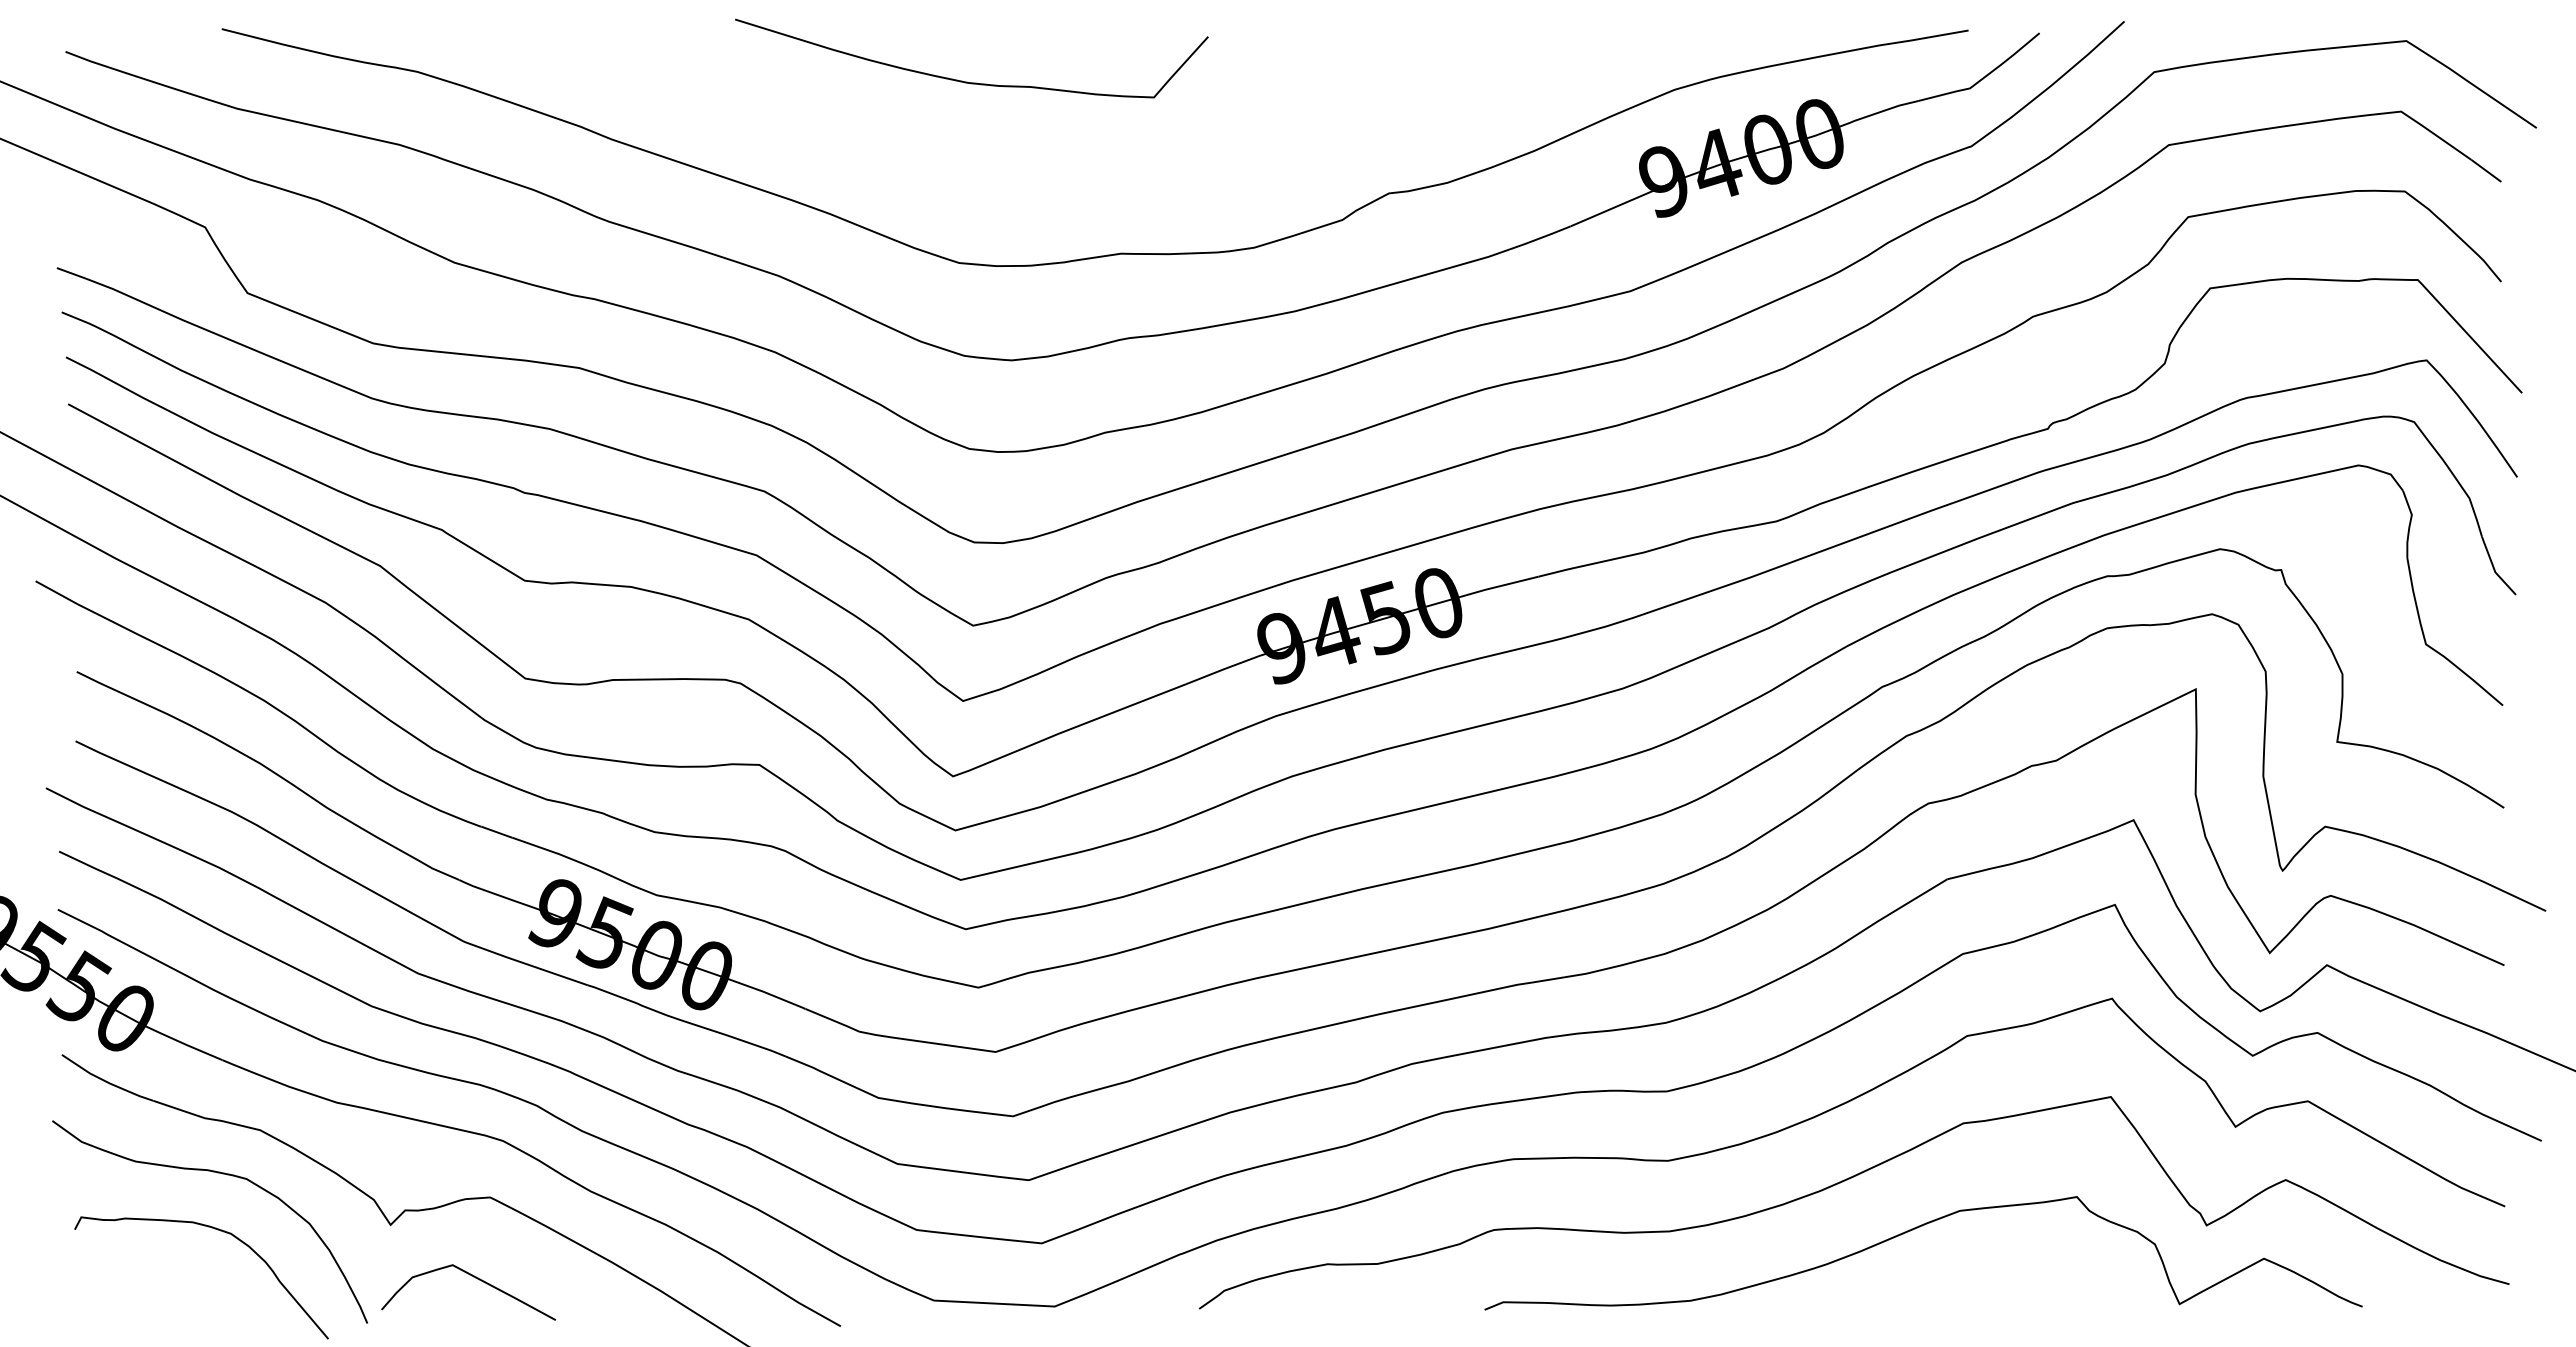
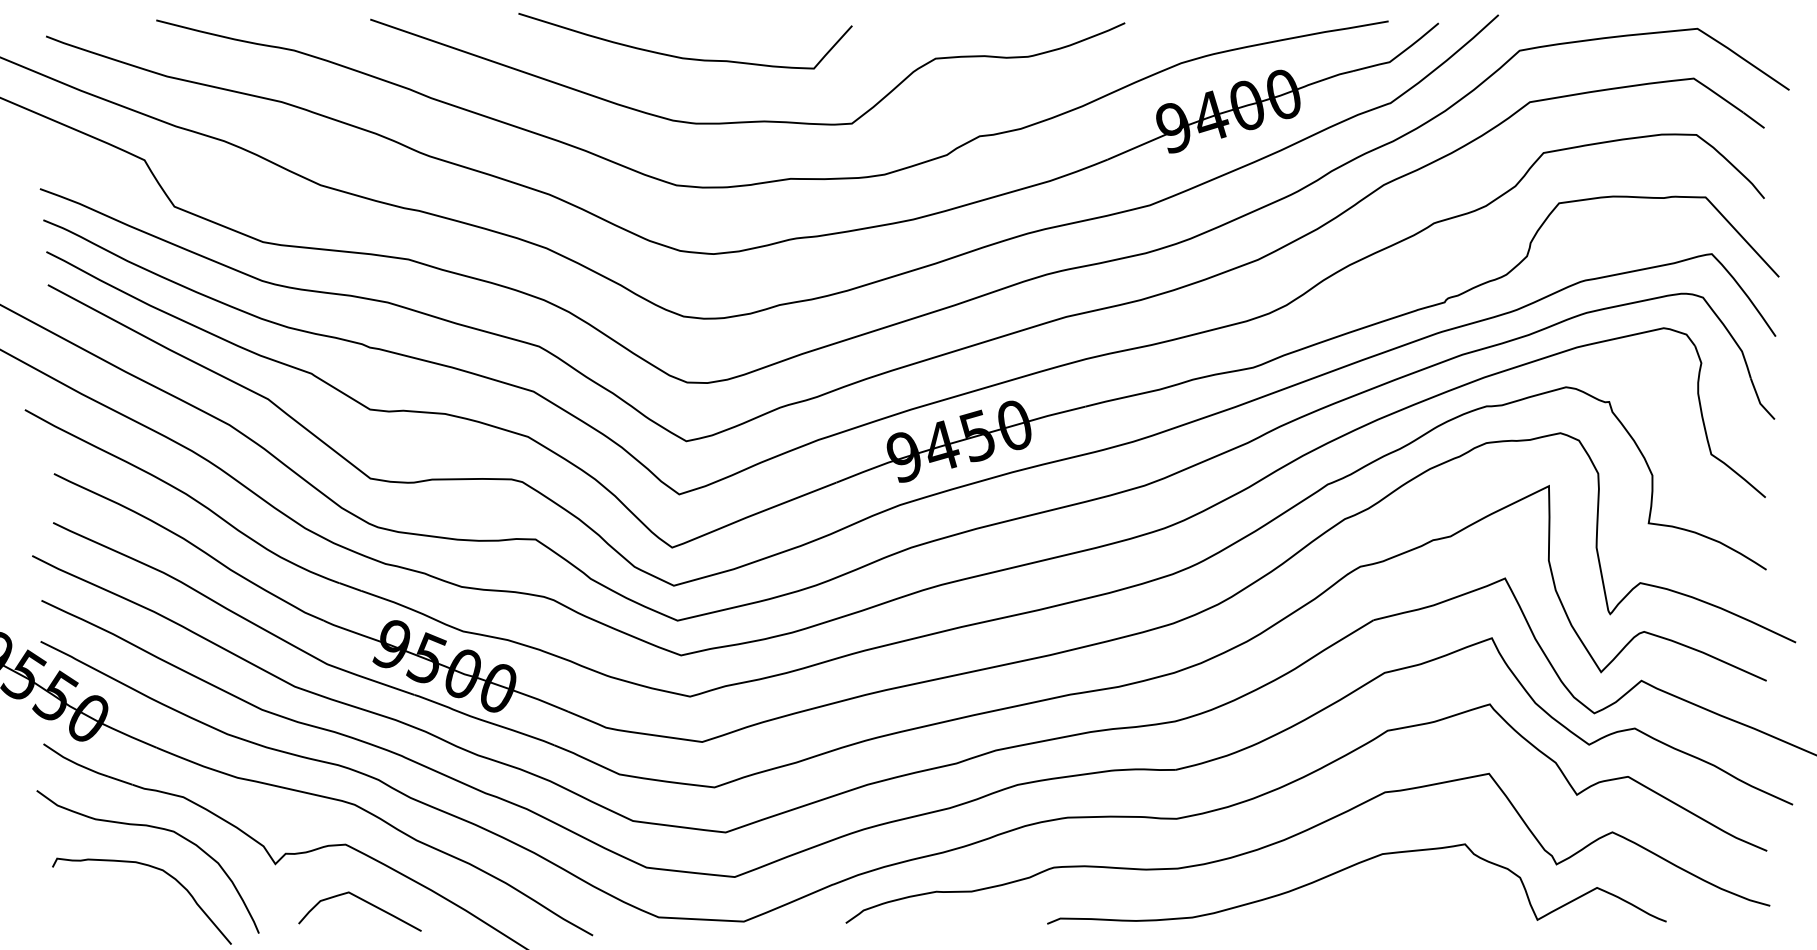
curve: (1060, 172) -> (747, 121), added
curve: (475, 1278) -> (364, 901), moved

